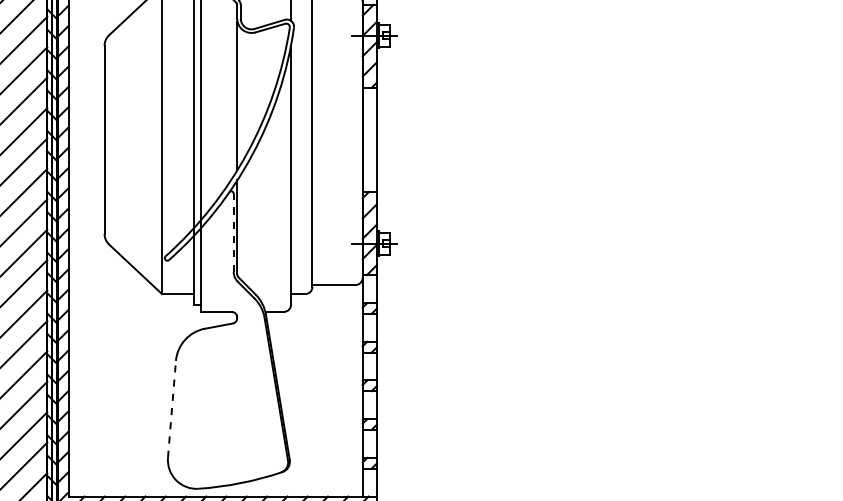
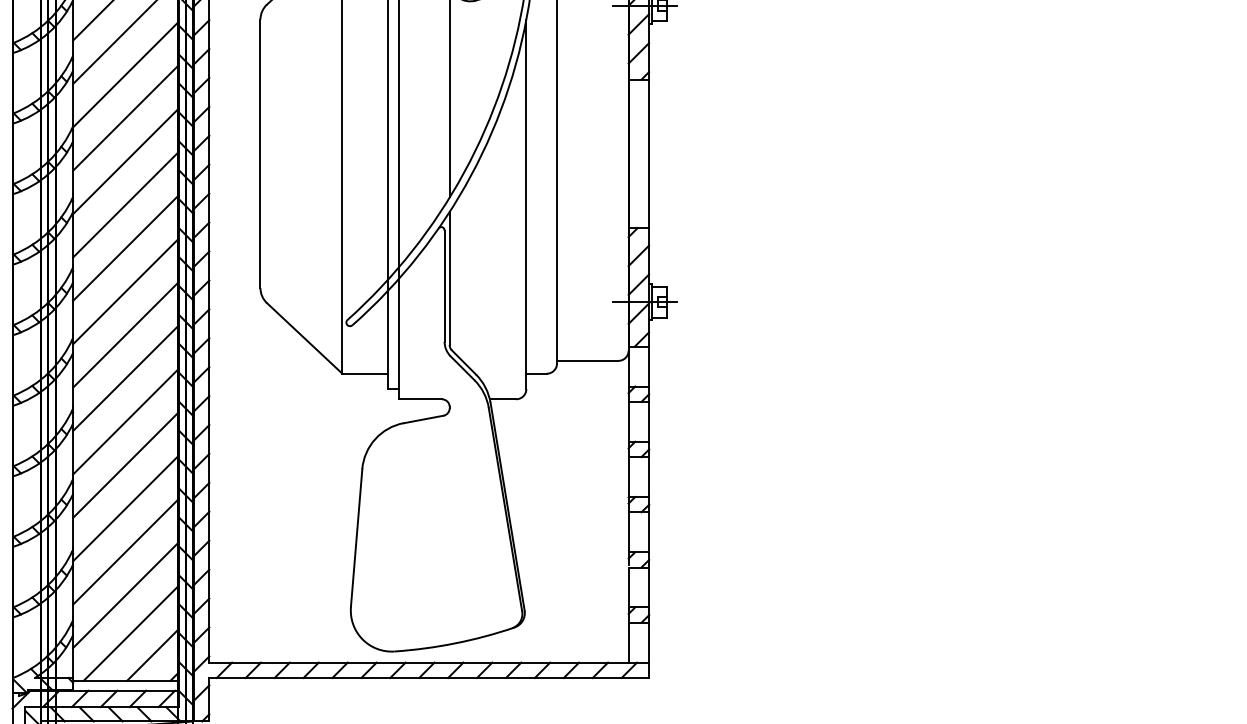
line: (233, 232) -> (444, 285), dashed -> solid
line: (171, 408) -> (356, 537), dashed -> solid

